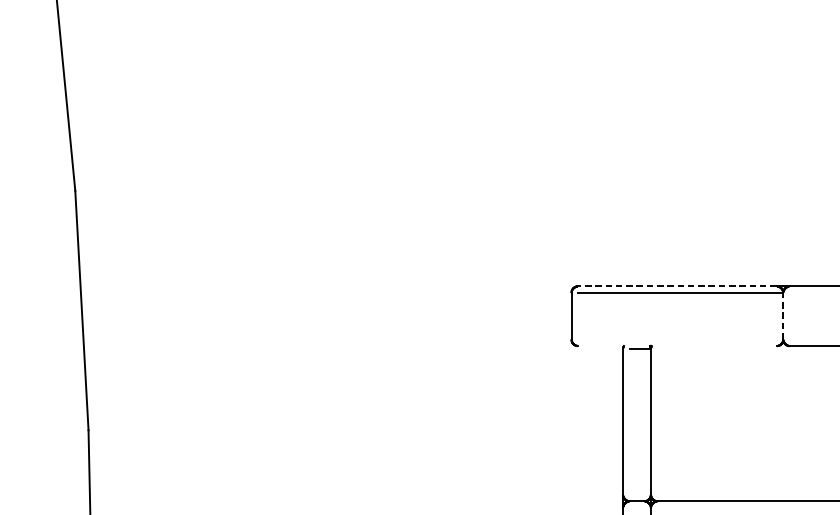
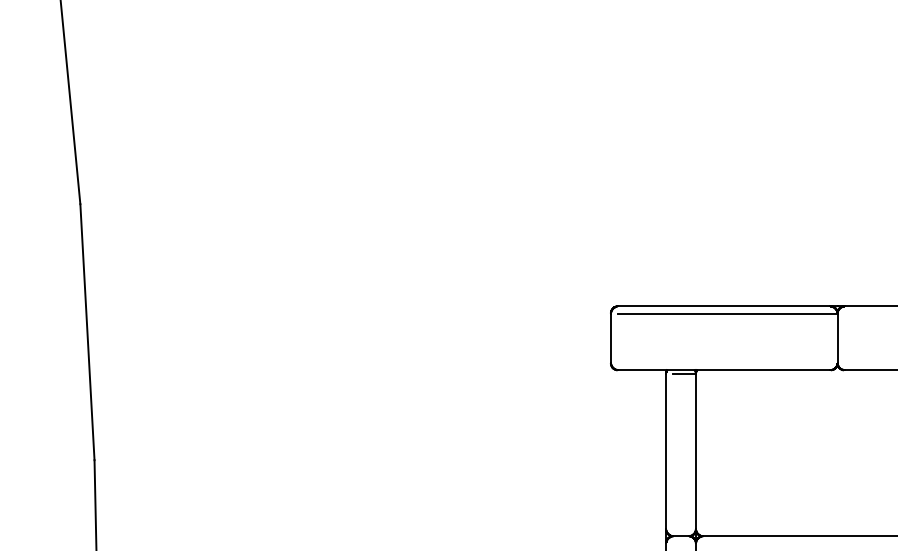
line: (676, 286) -> (723, 306), dashed -> solid
line: (783, 316) -> (837, 338), dashed -> solid
line: (677, 346) -> (724, 370), added

